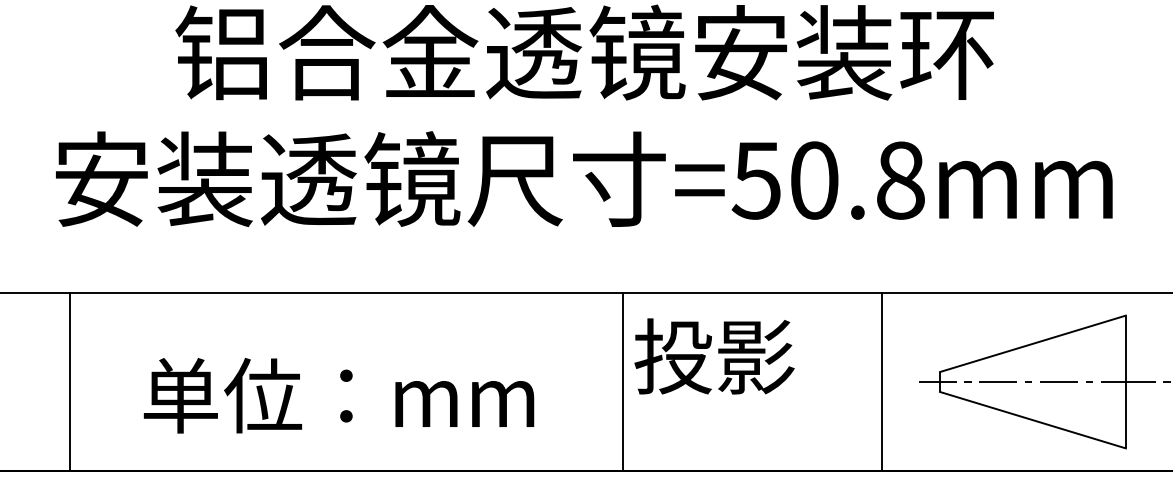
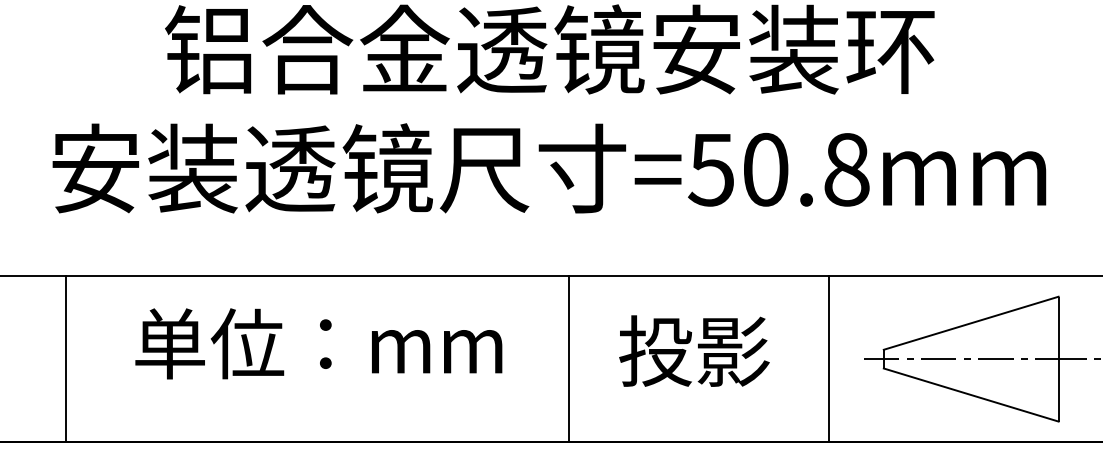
text: (714, 356) -> (694, 351), moved
line: (622, 381) -> (568, 358), moved
text: (338, 395) -> (318, 343), moved

